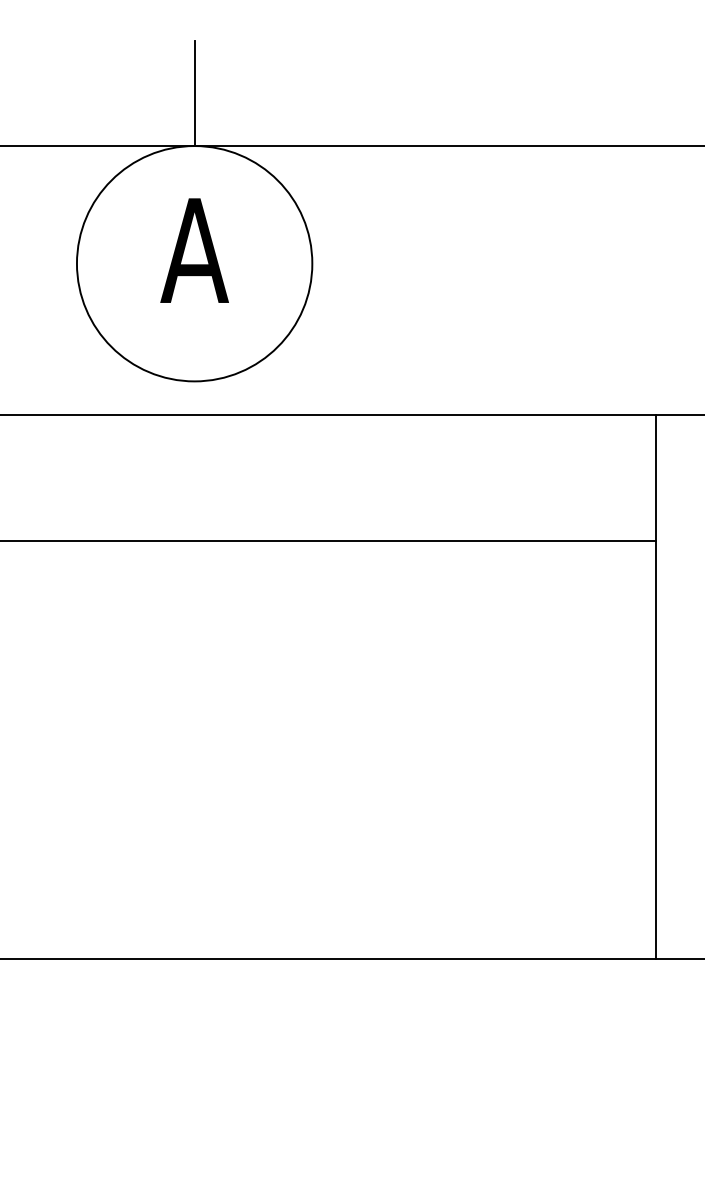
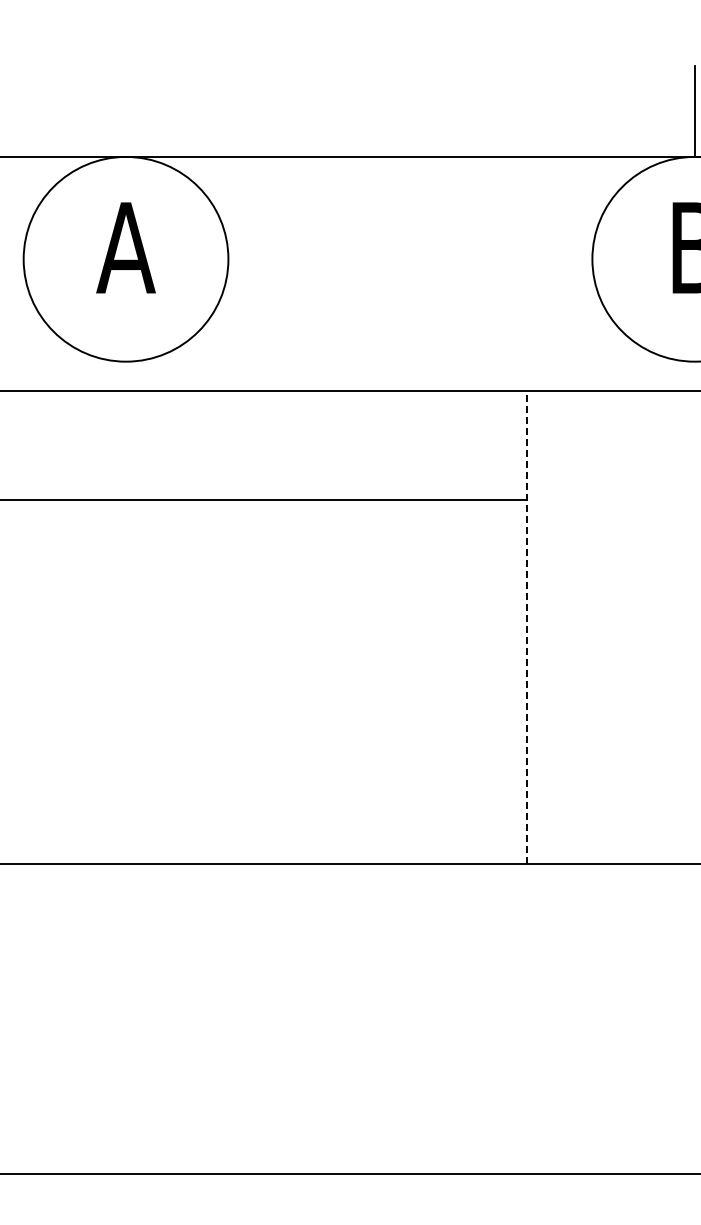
line: (195, 92) -> (126, 110), removed
line: (656, 686) -> (527, 627), solid -> dashed

